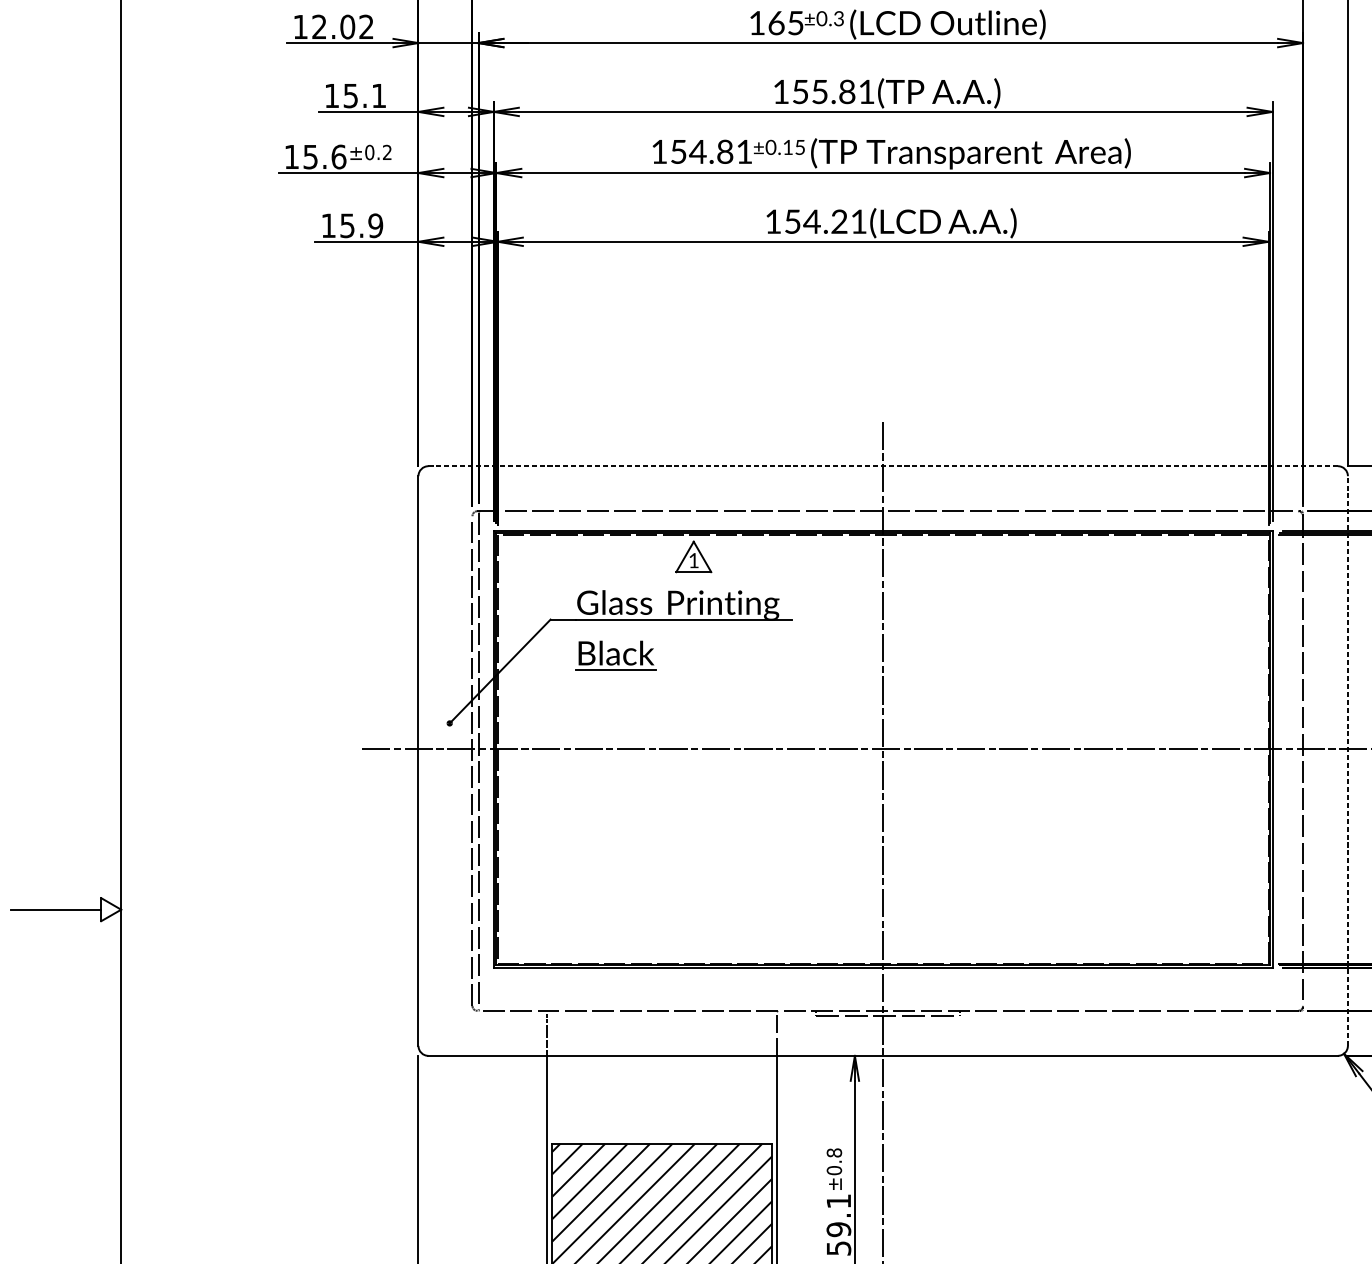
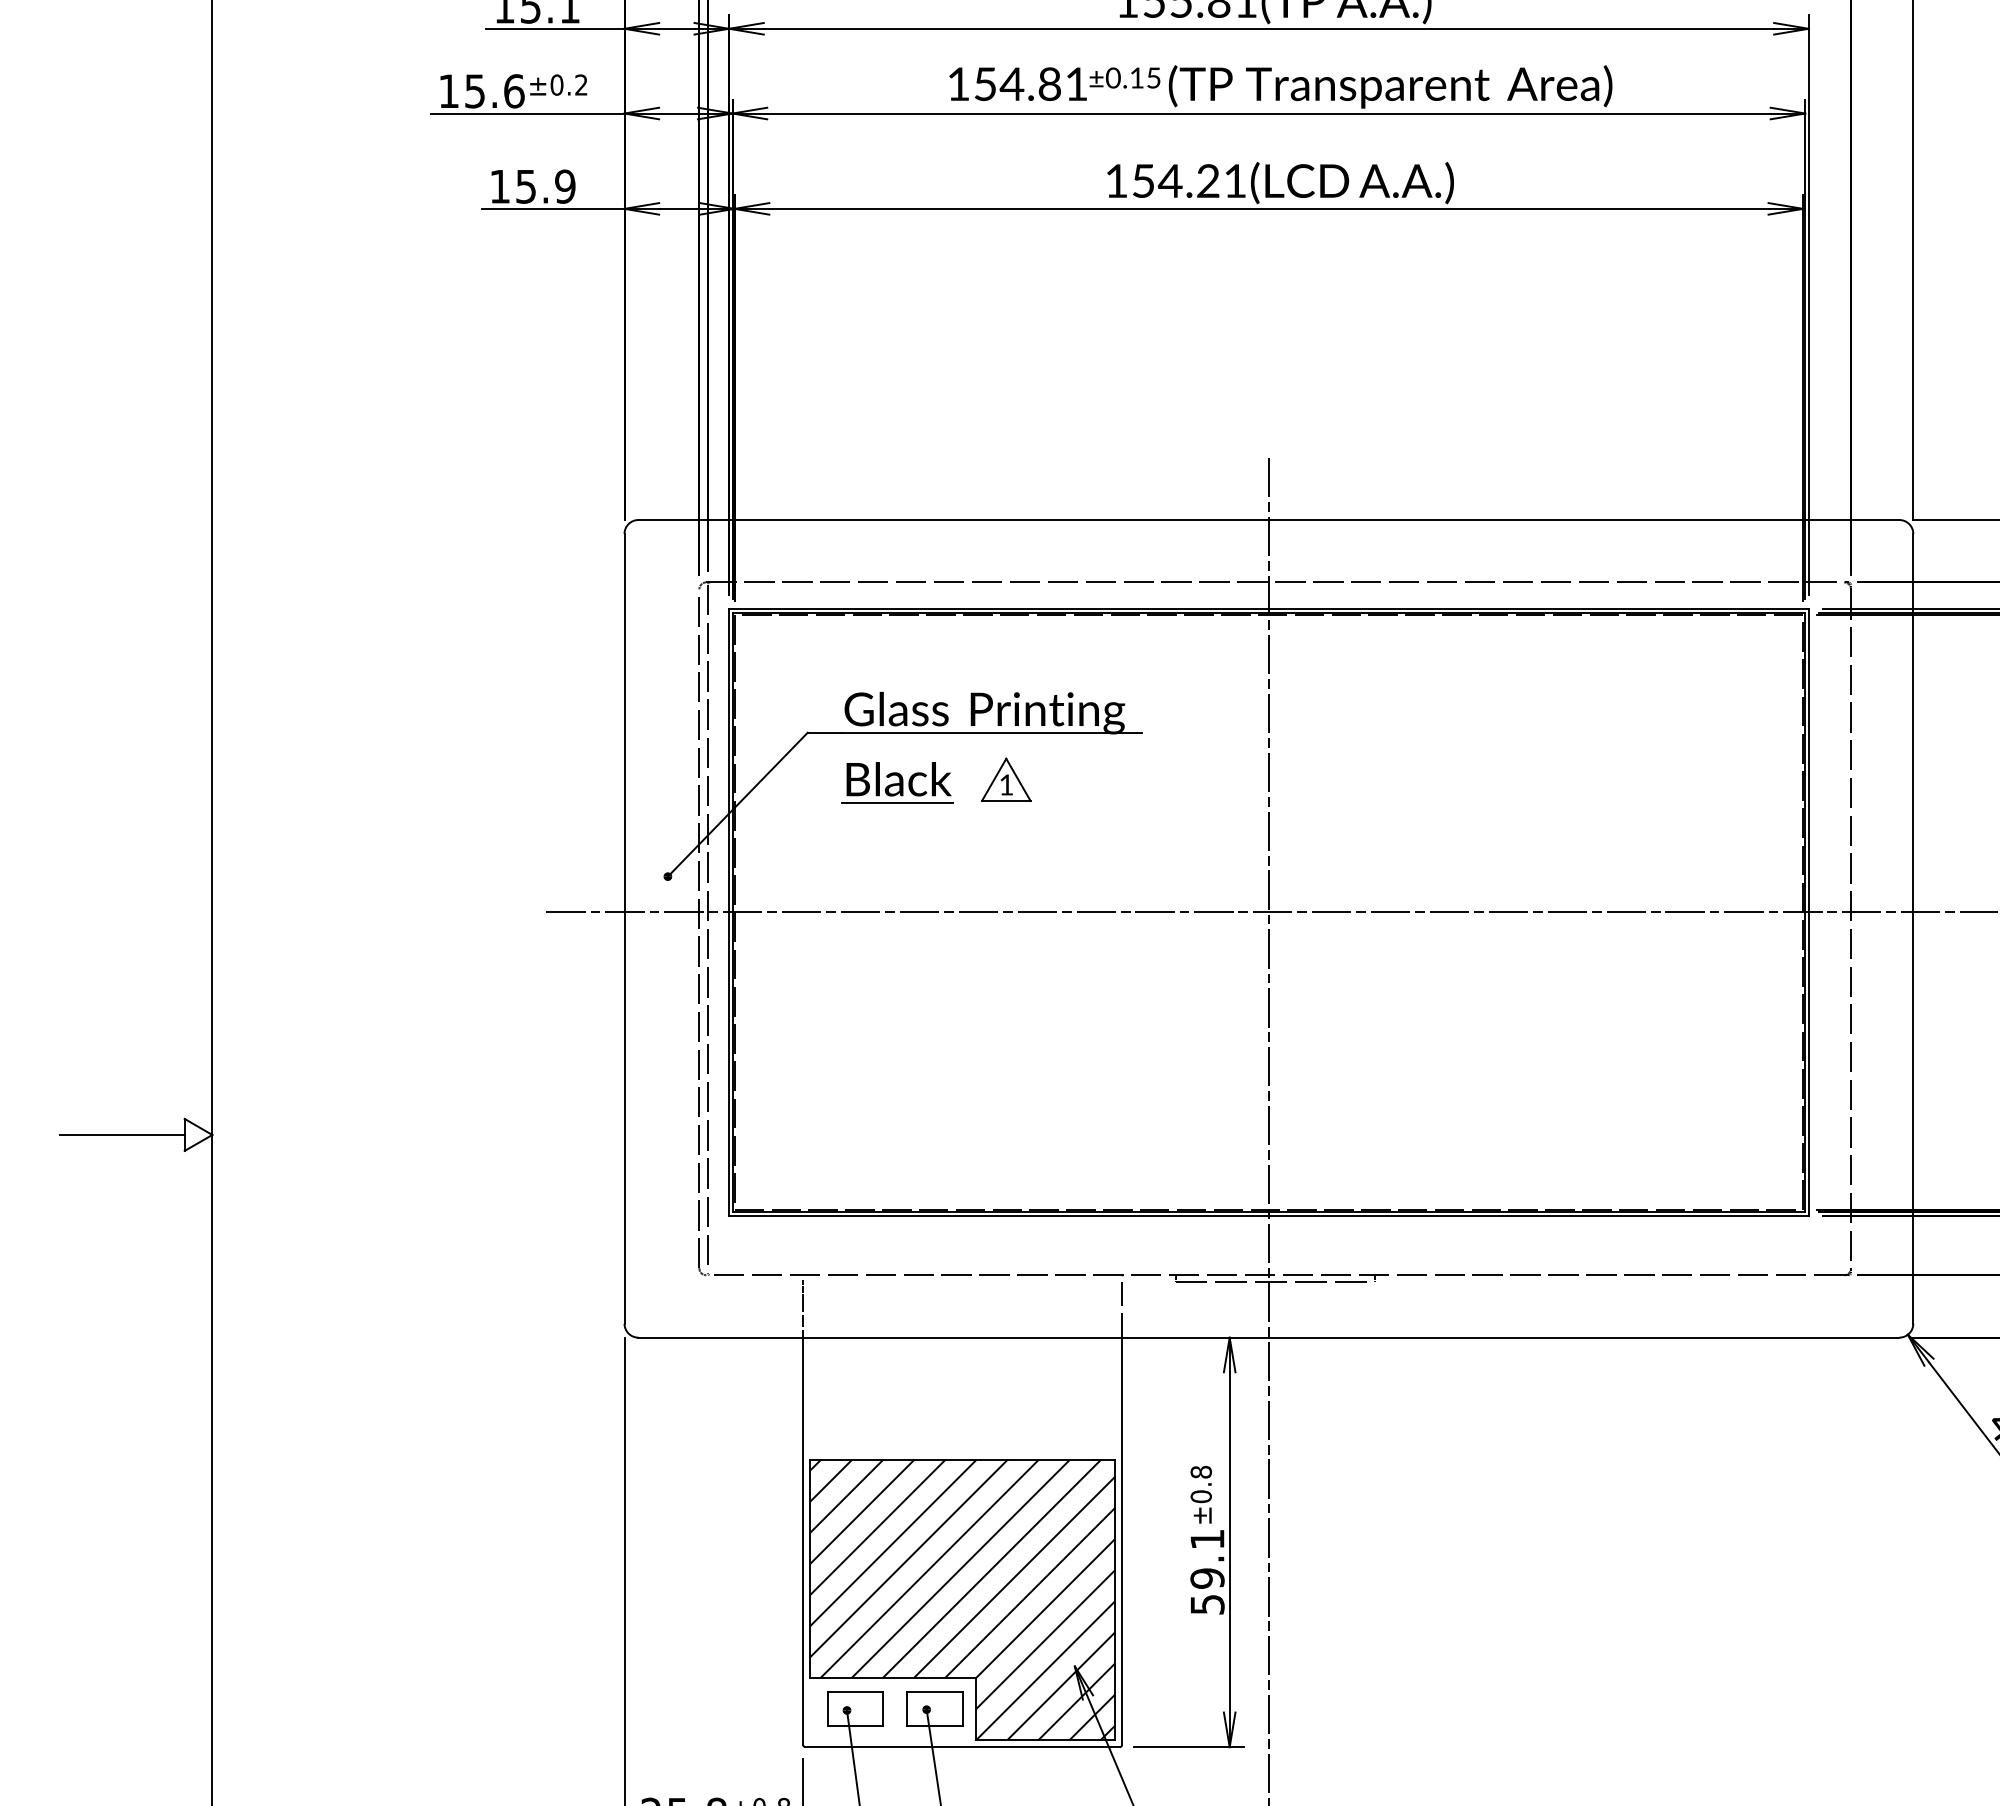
line: (882, 466) -> (1268, 520), dashed -> solid
part: (693, 556) -> (1006, 779), moved
line: (1348, 760) -> (1913, 928), dashed -> solid

